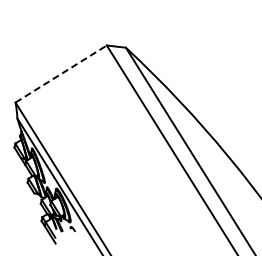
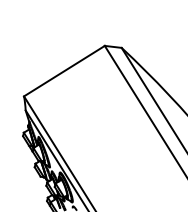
line: (61, 74) -> (64, 71), dashed -> solid

